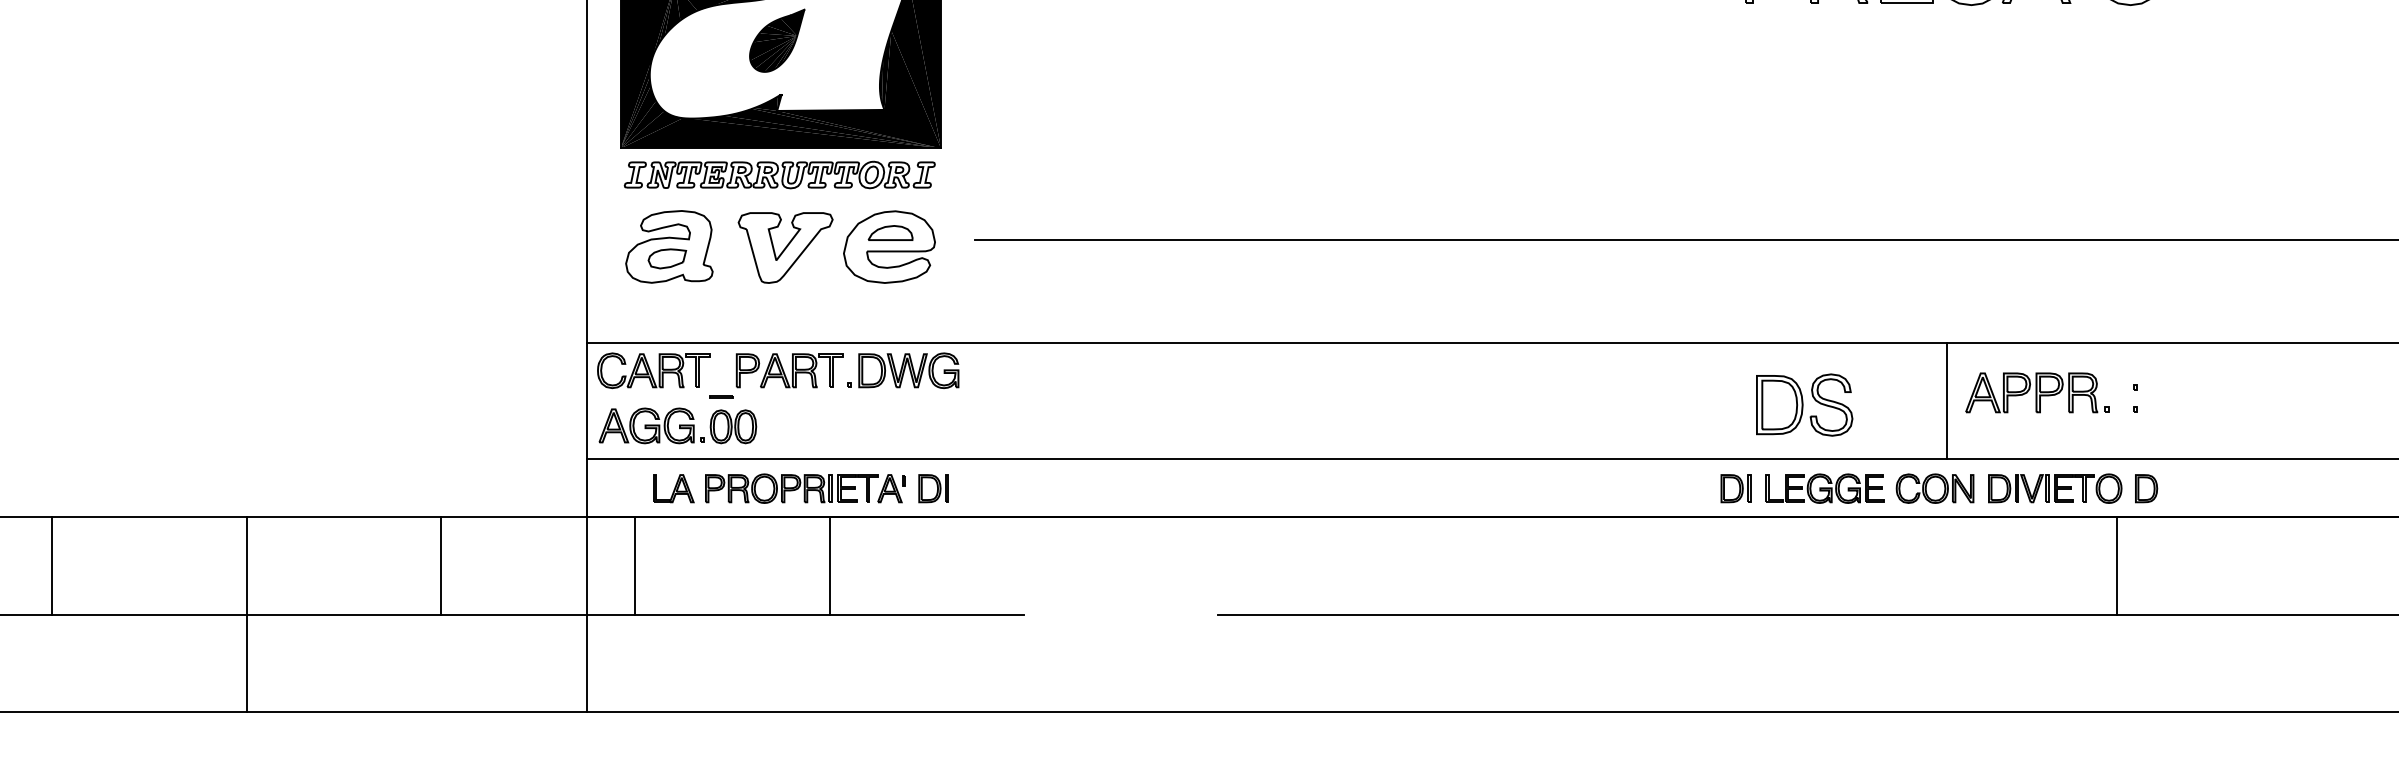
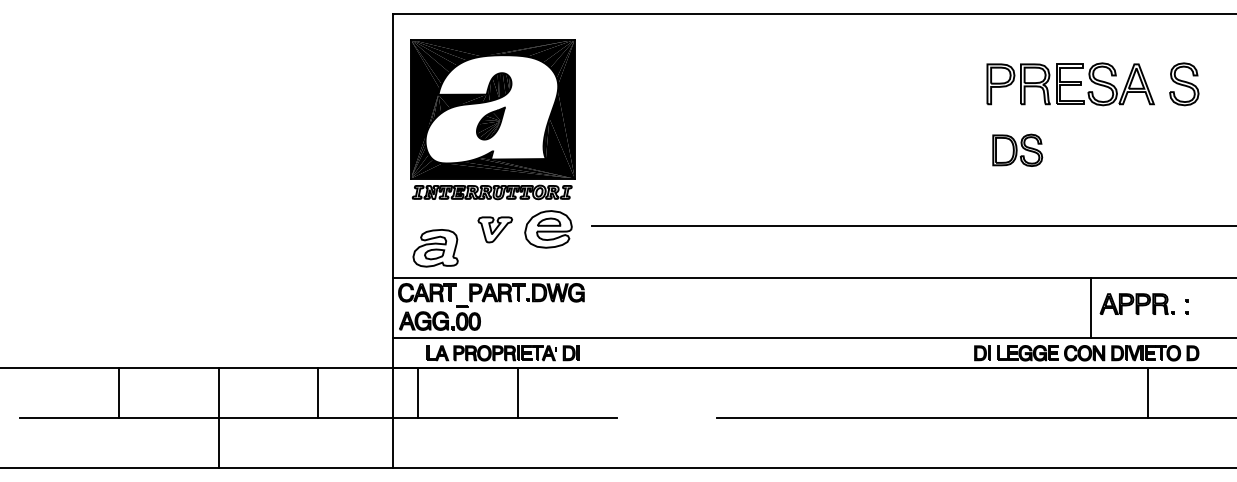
part: (669, 247) -> (435, 248), moved
part: (786, 247) -> (495, 229), size x0.7
part: (1804, 403) -> (1017, 149), moved
line: (2116, 565) -> (1147, 392), moved

